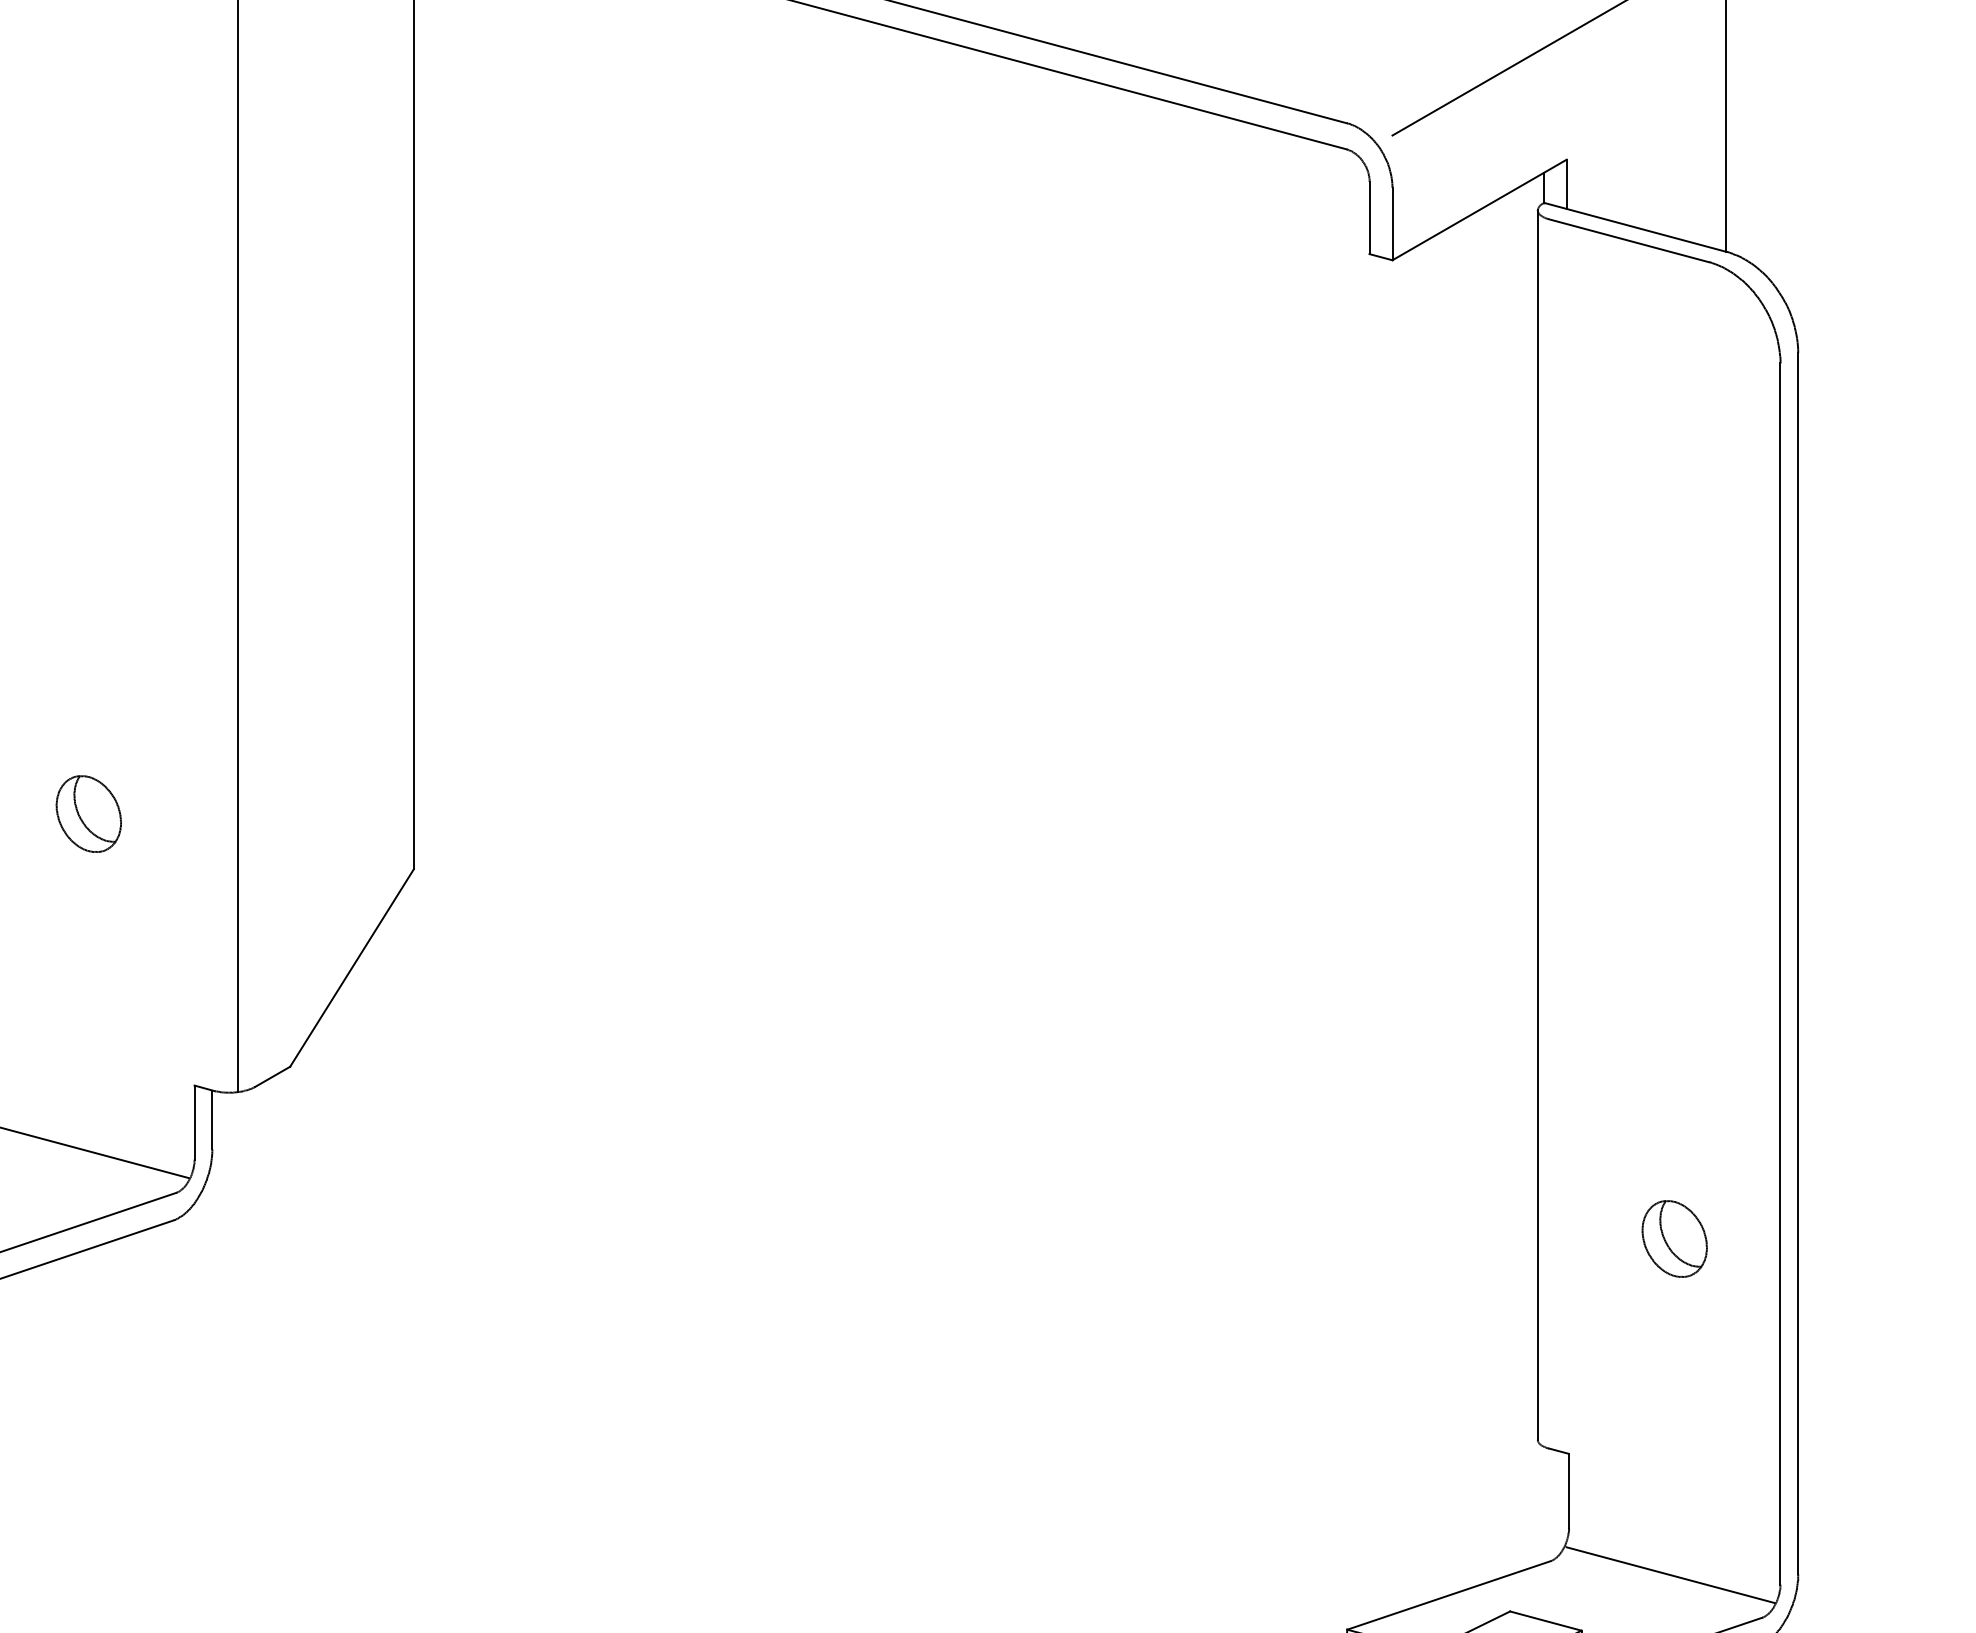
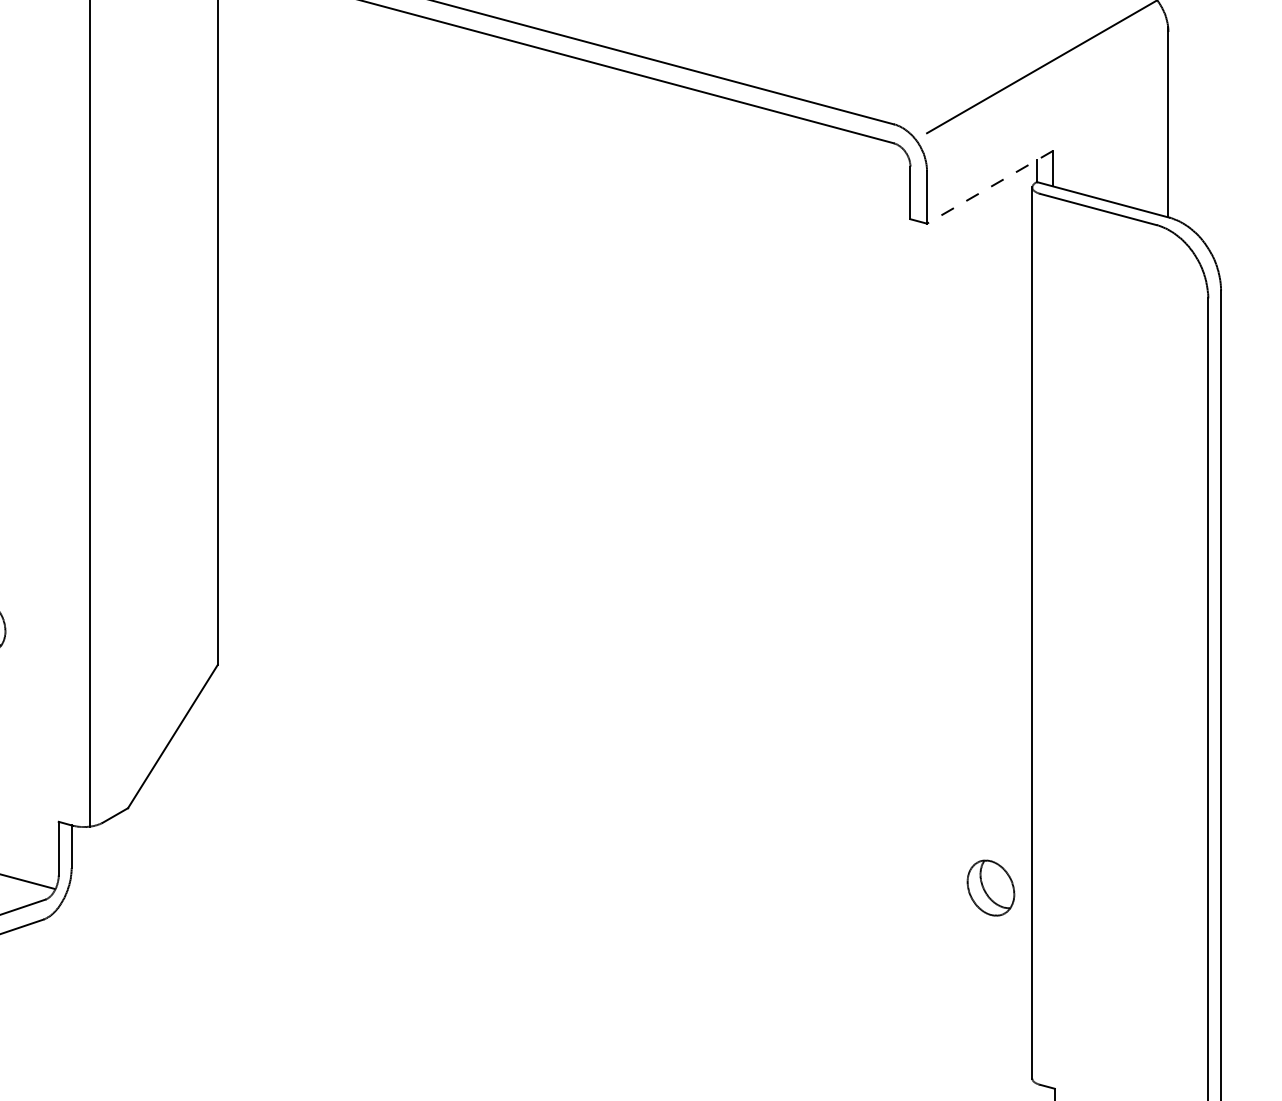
line: (1479, 209) -> (990, 186), solid -> dashed
part: (1674, 1238) -> (990, 887), moved

